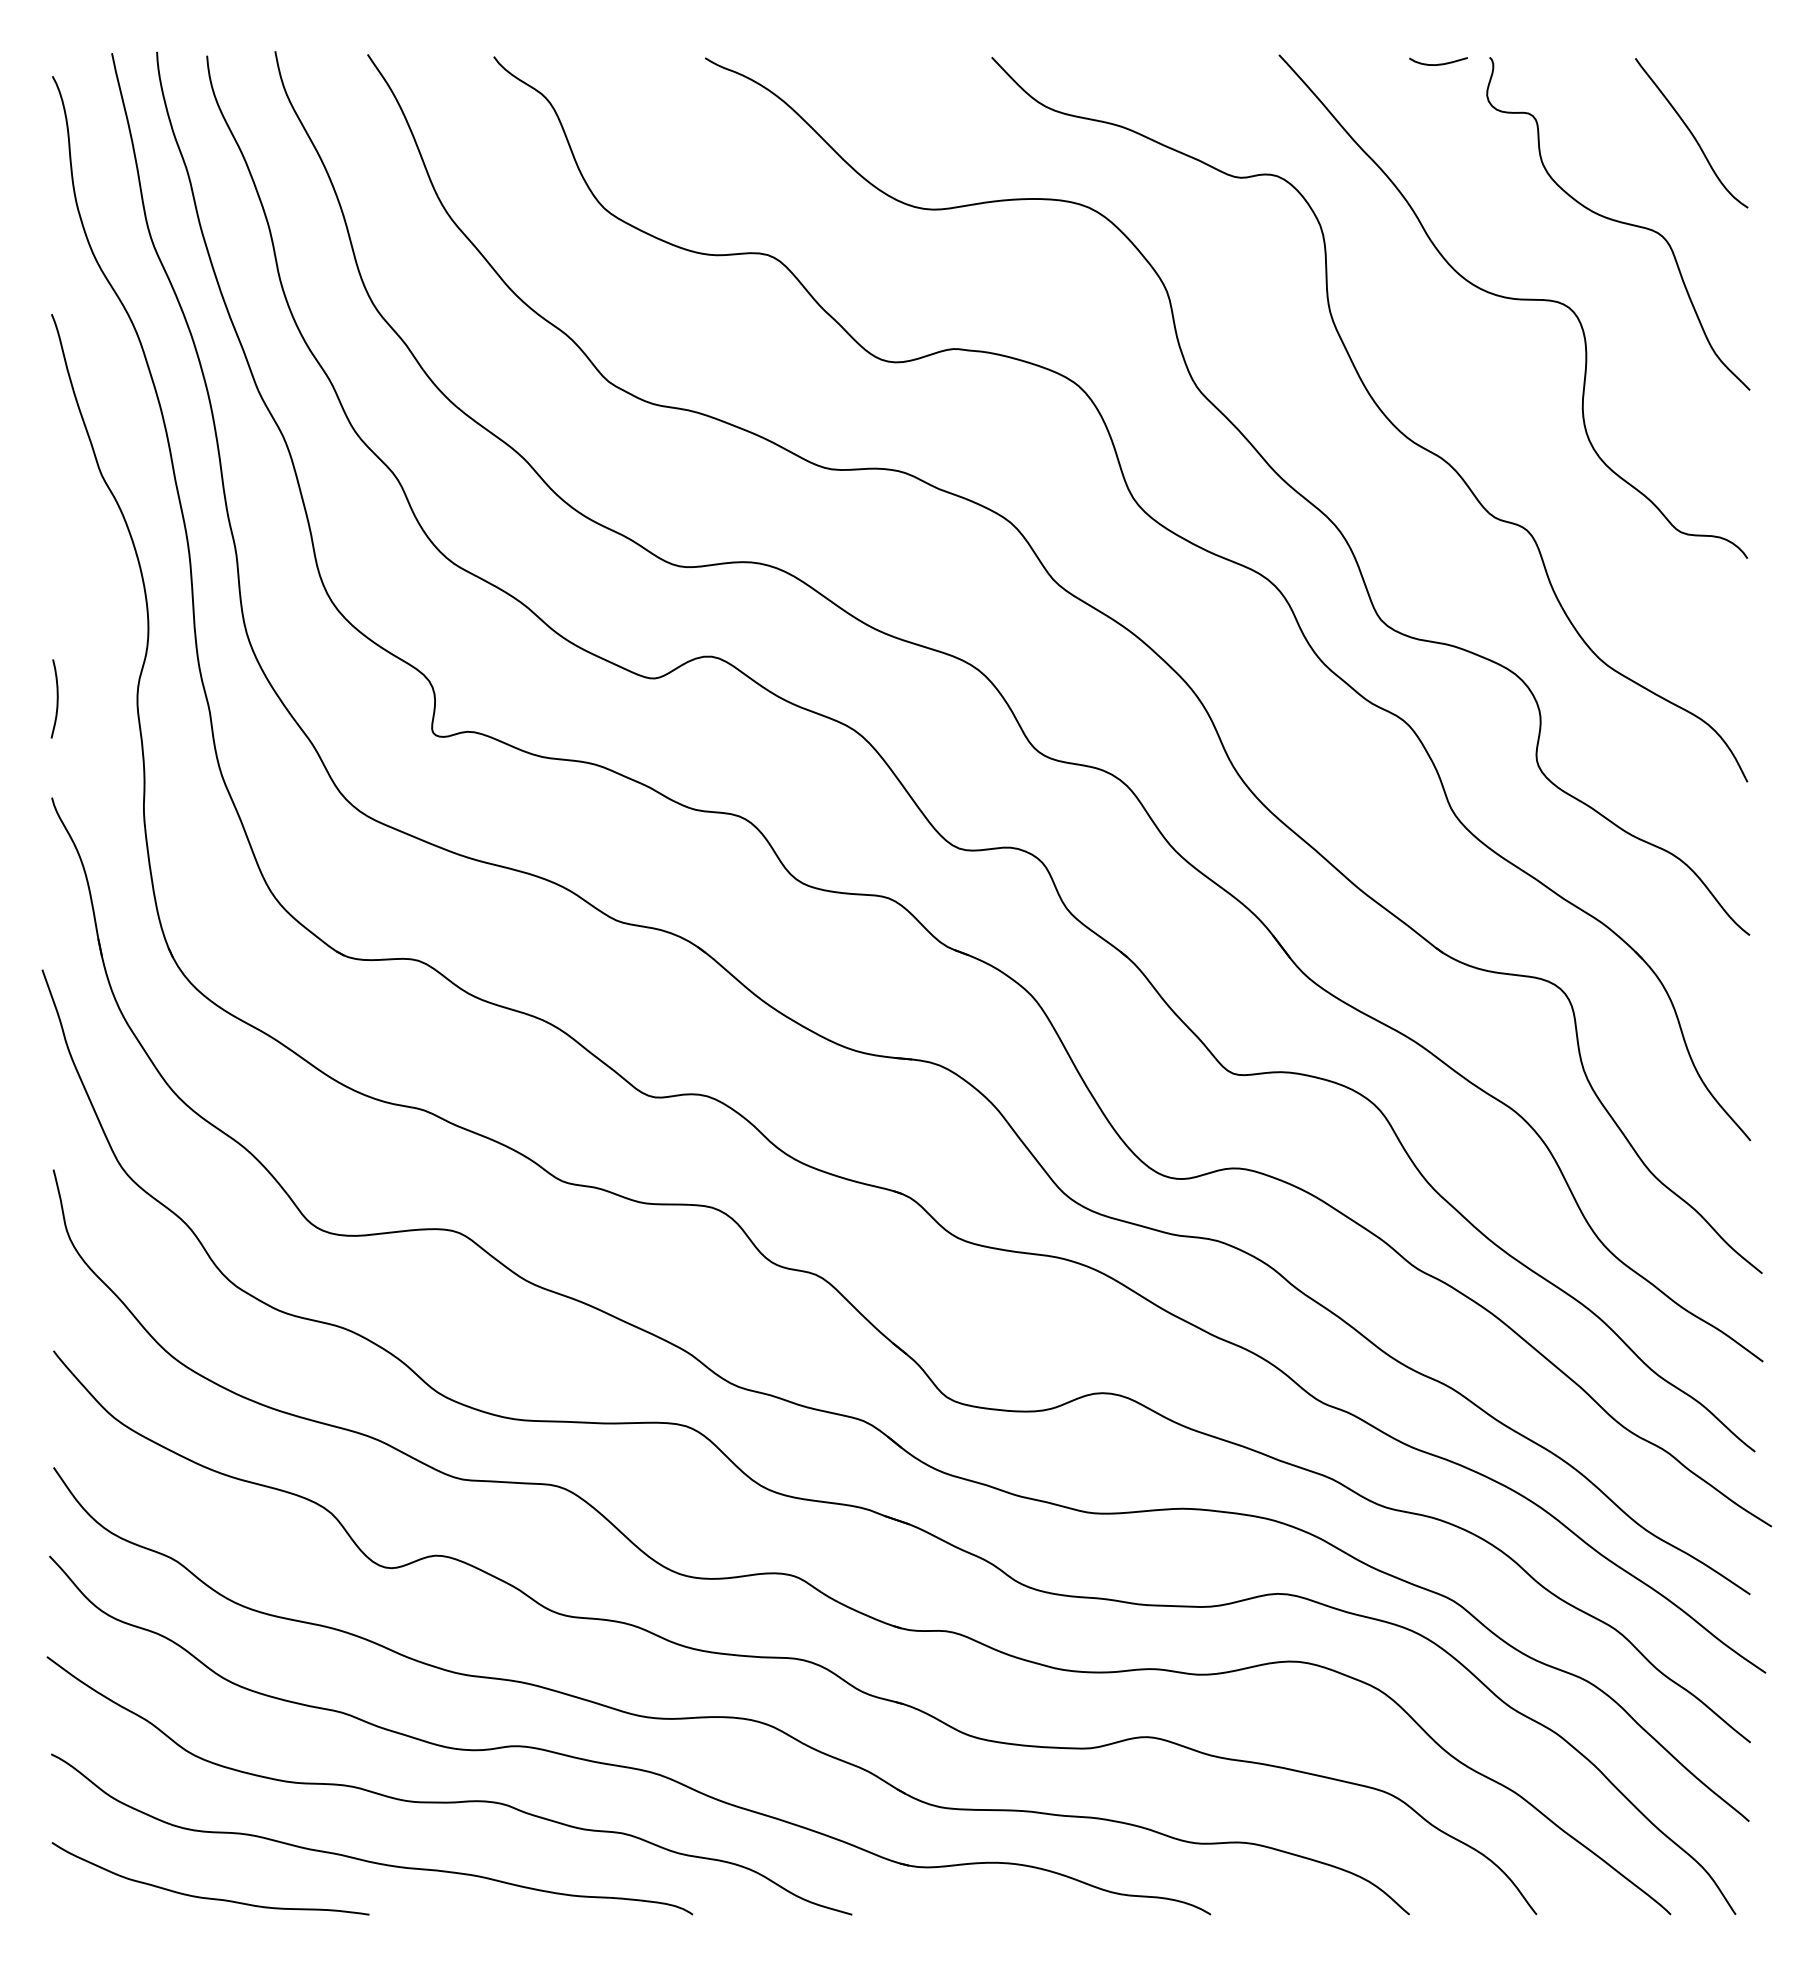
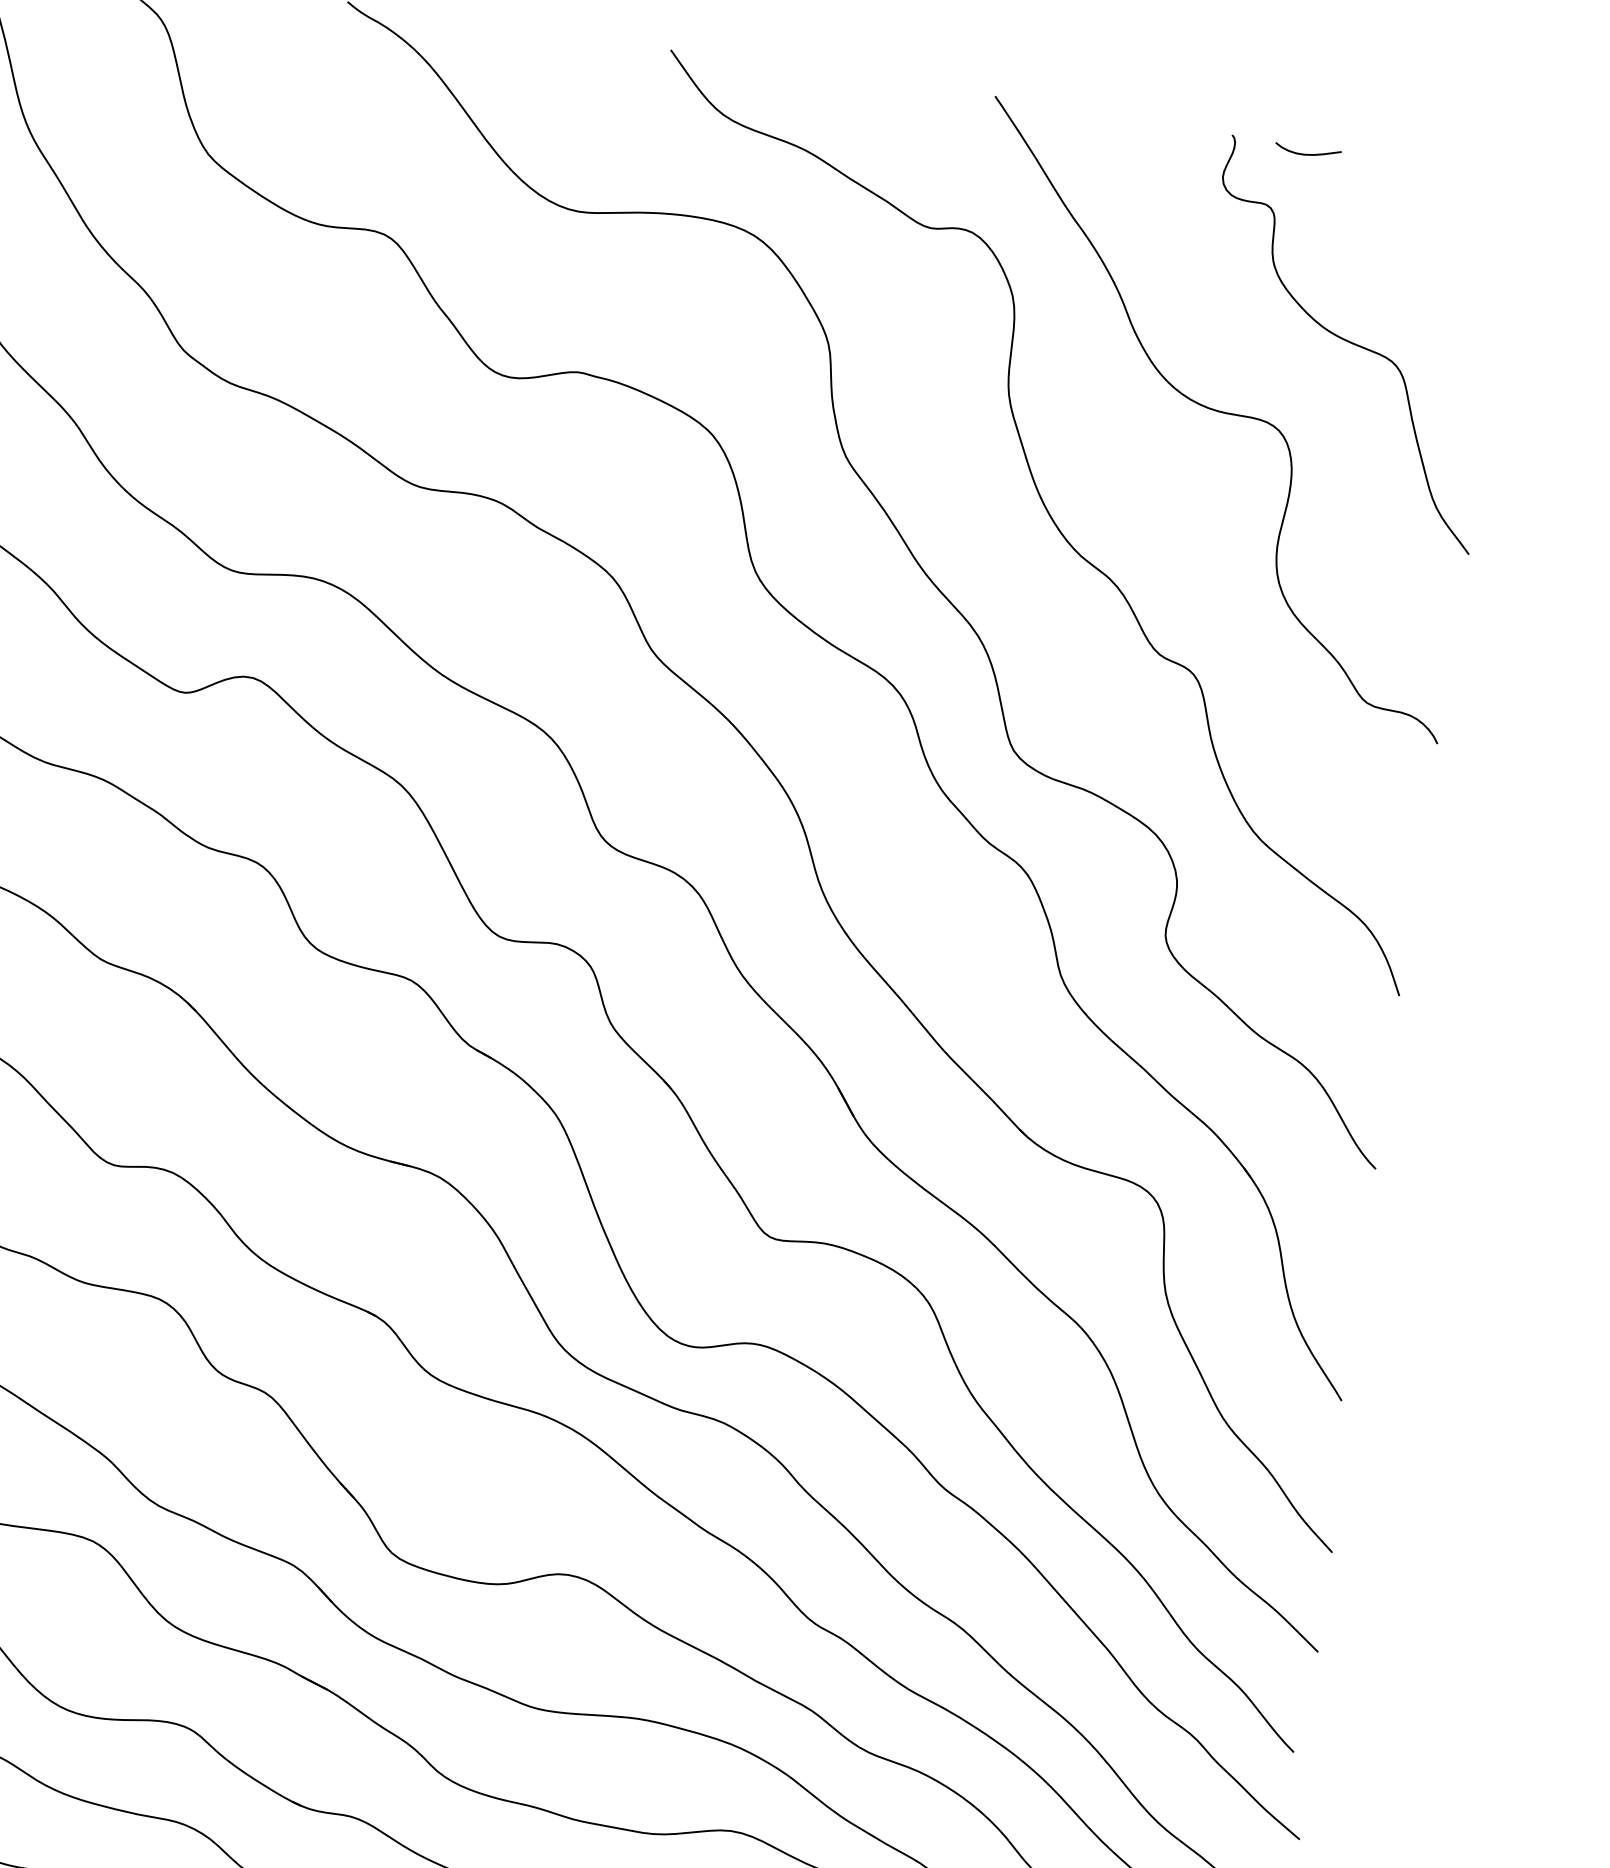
curve: (1438, 63) -> (1307, 153), moved
curve: (1691, 133) -> (1446, 255), removed

